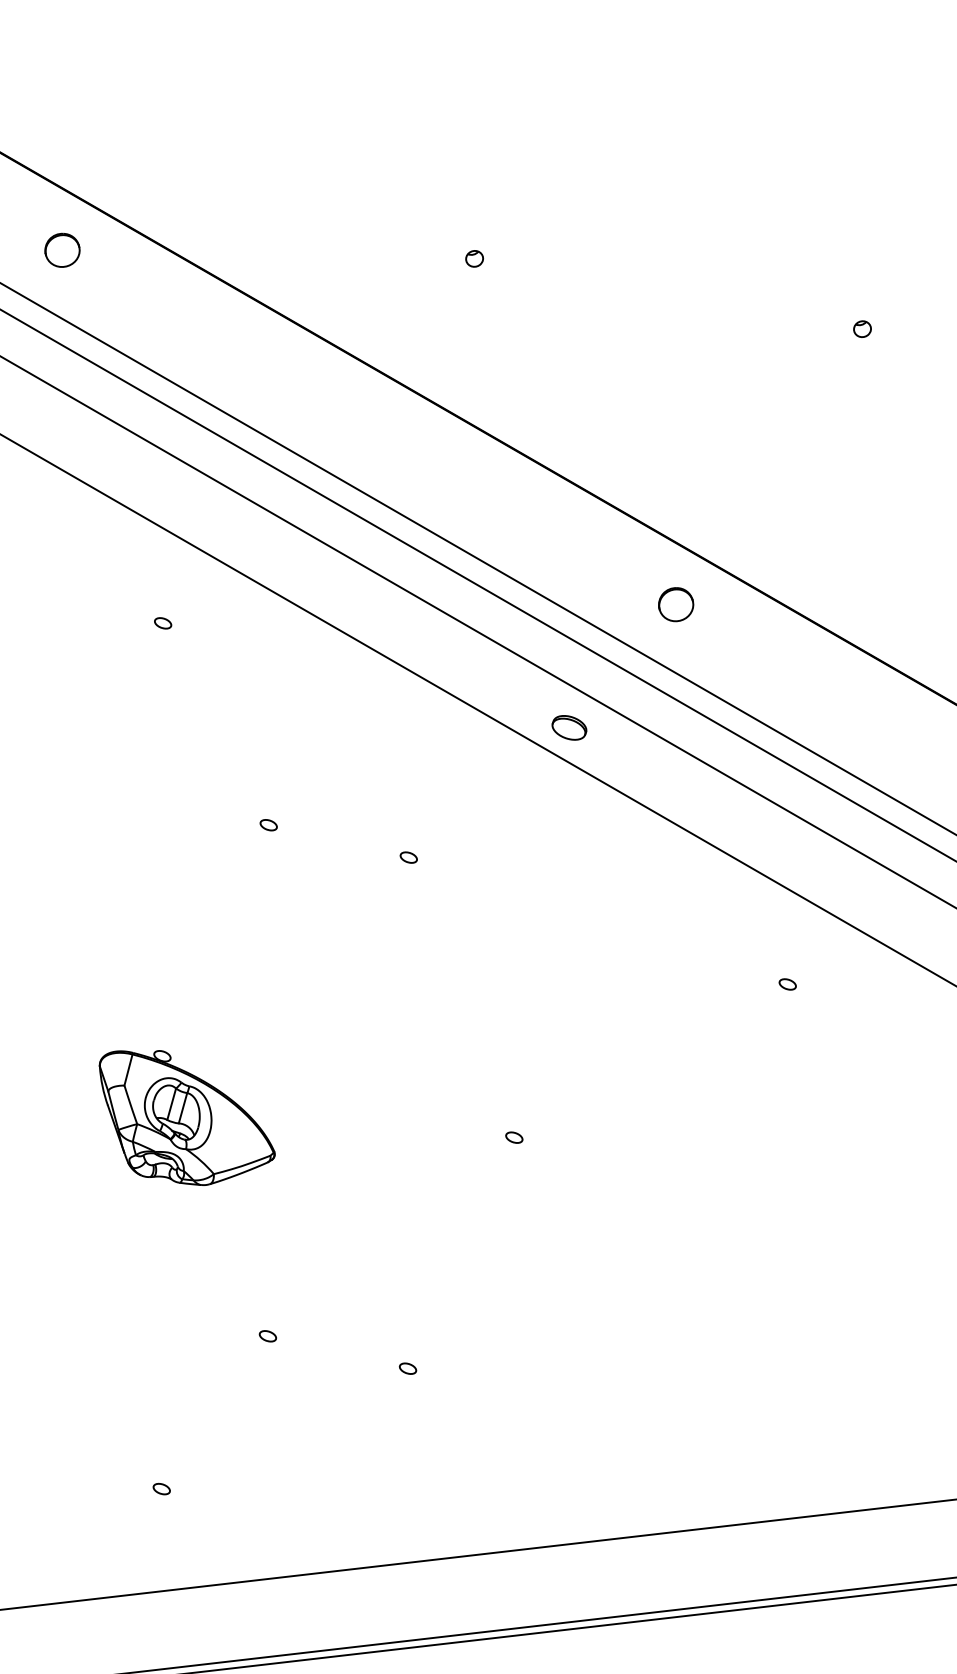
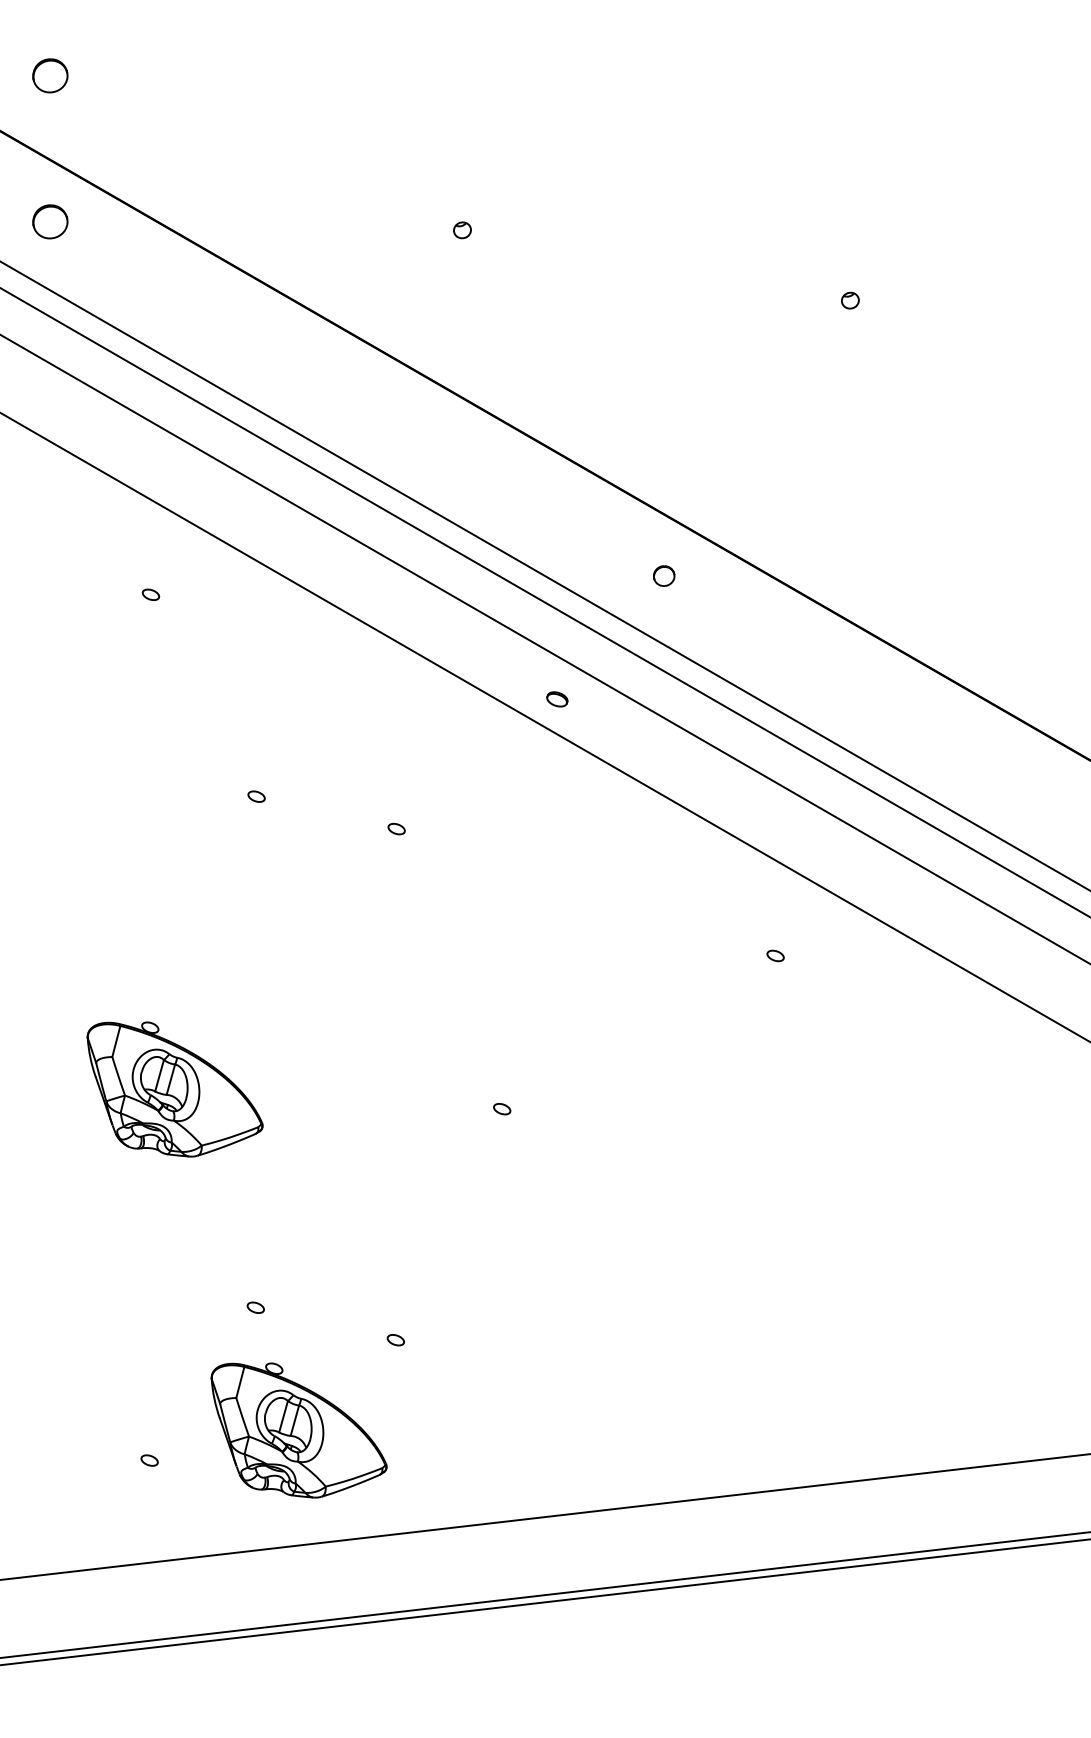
part: (62, 104) -> (50, 75), added
part: (676, 604) -> (664, 575), size x0.6
part: (569, 728) -> (557, 699), size x0.6
part: (310, 1459) -> (298, 1430), added

